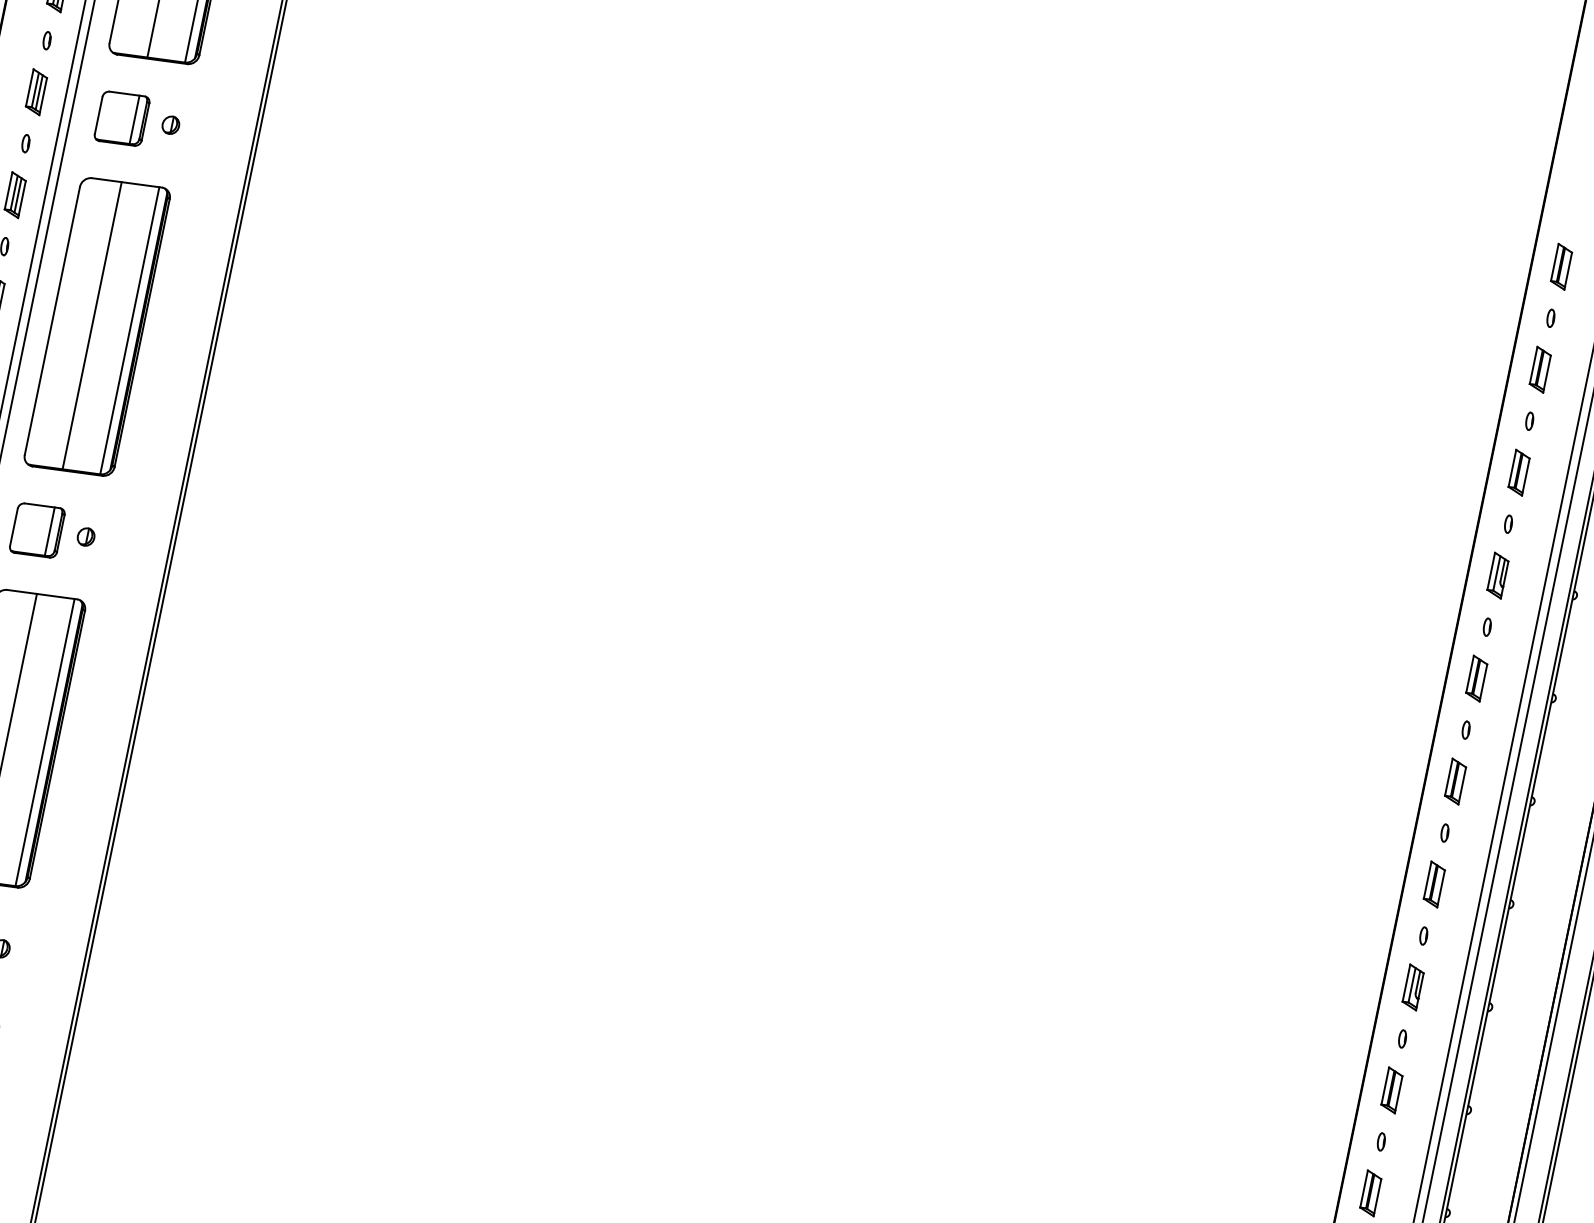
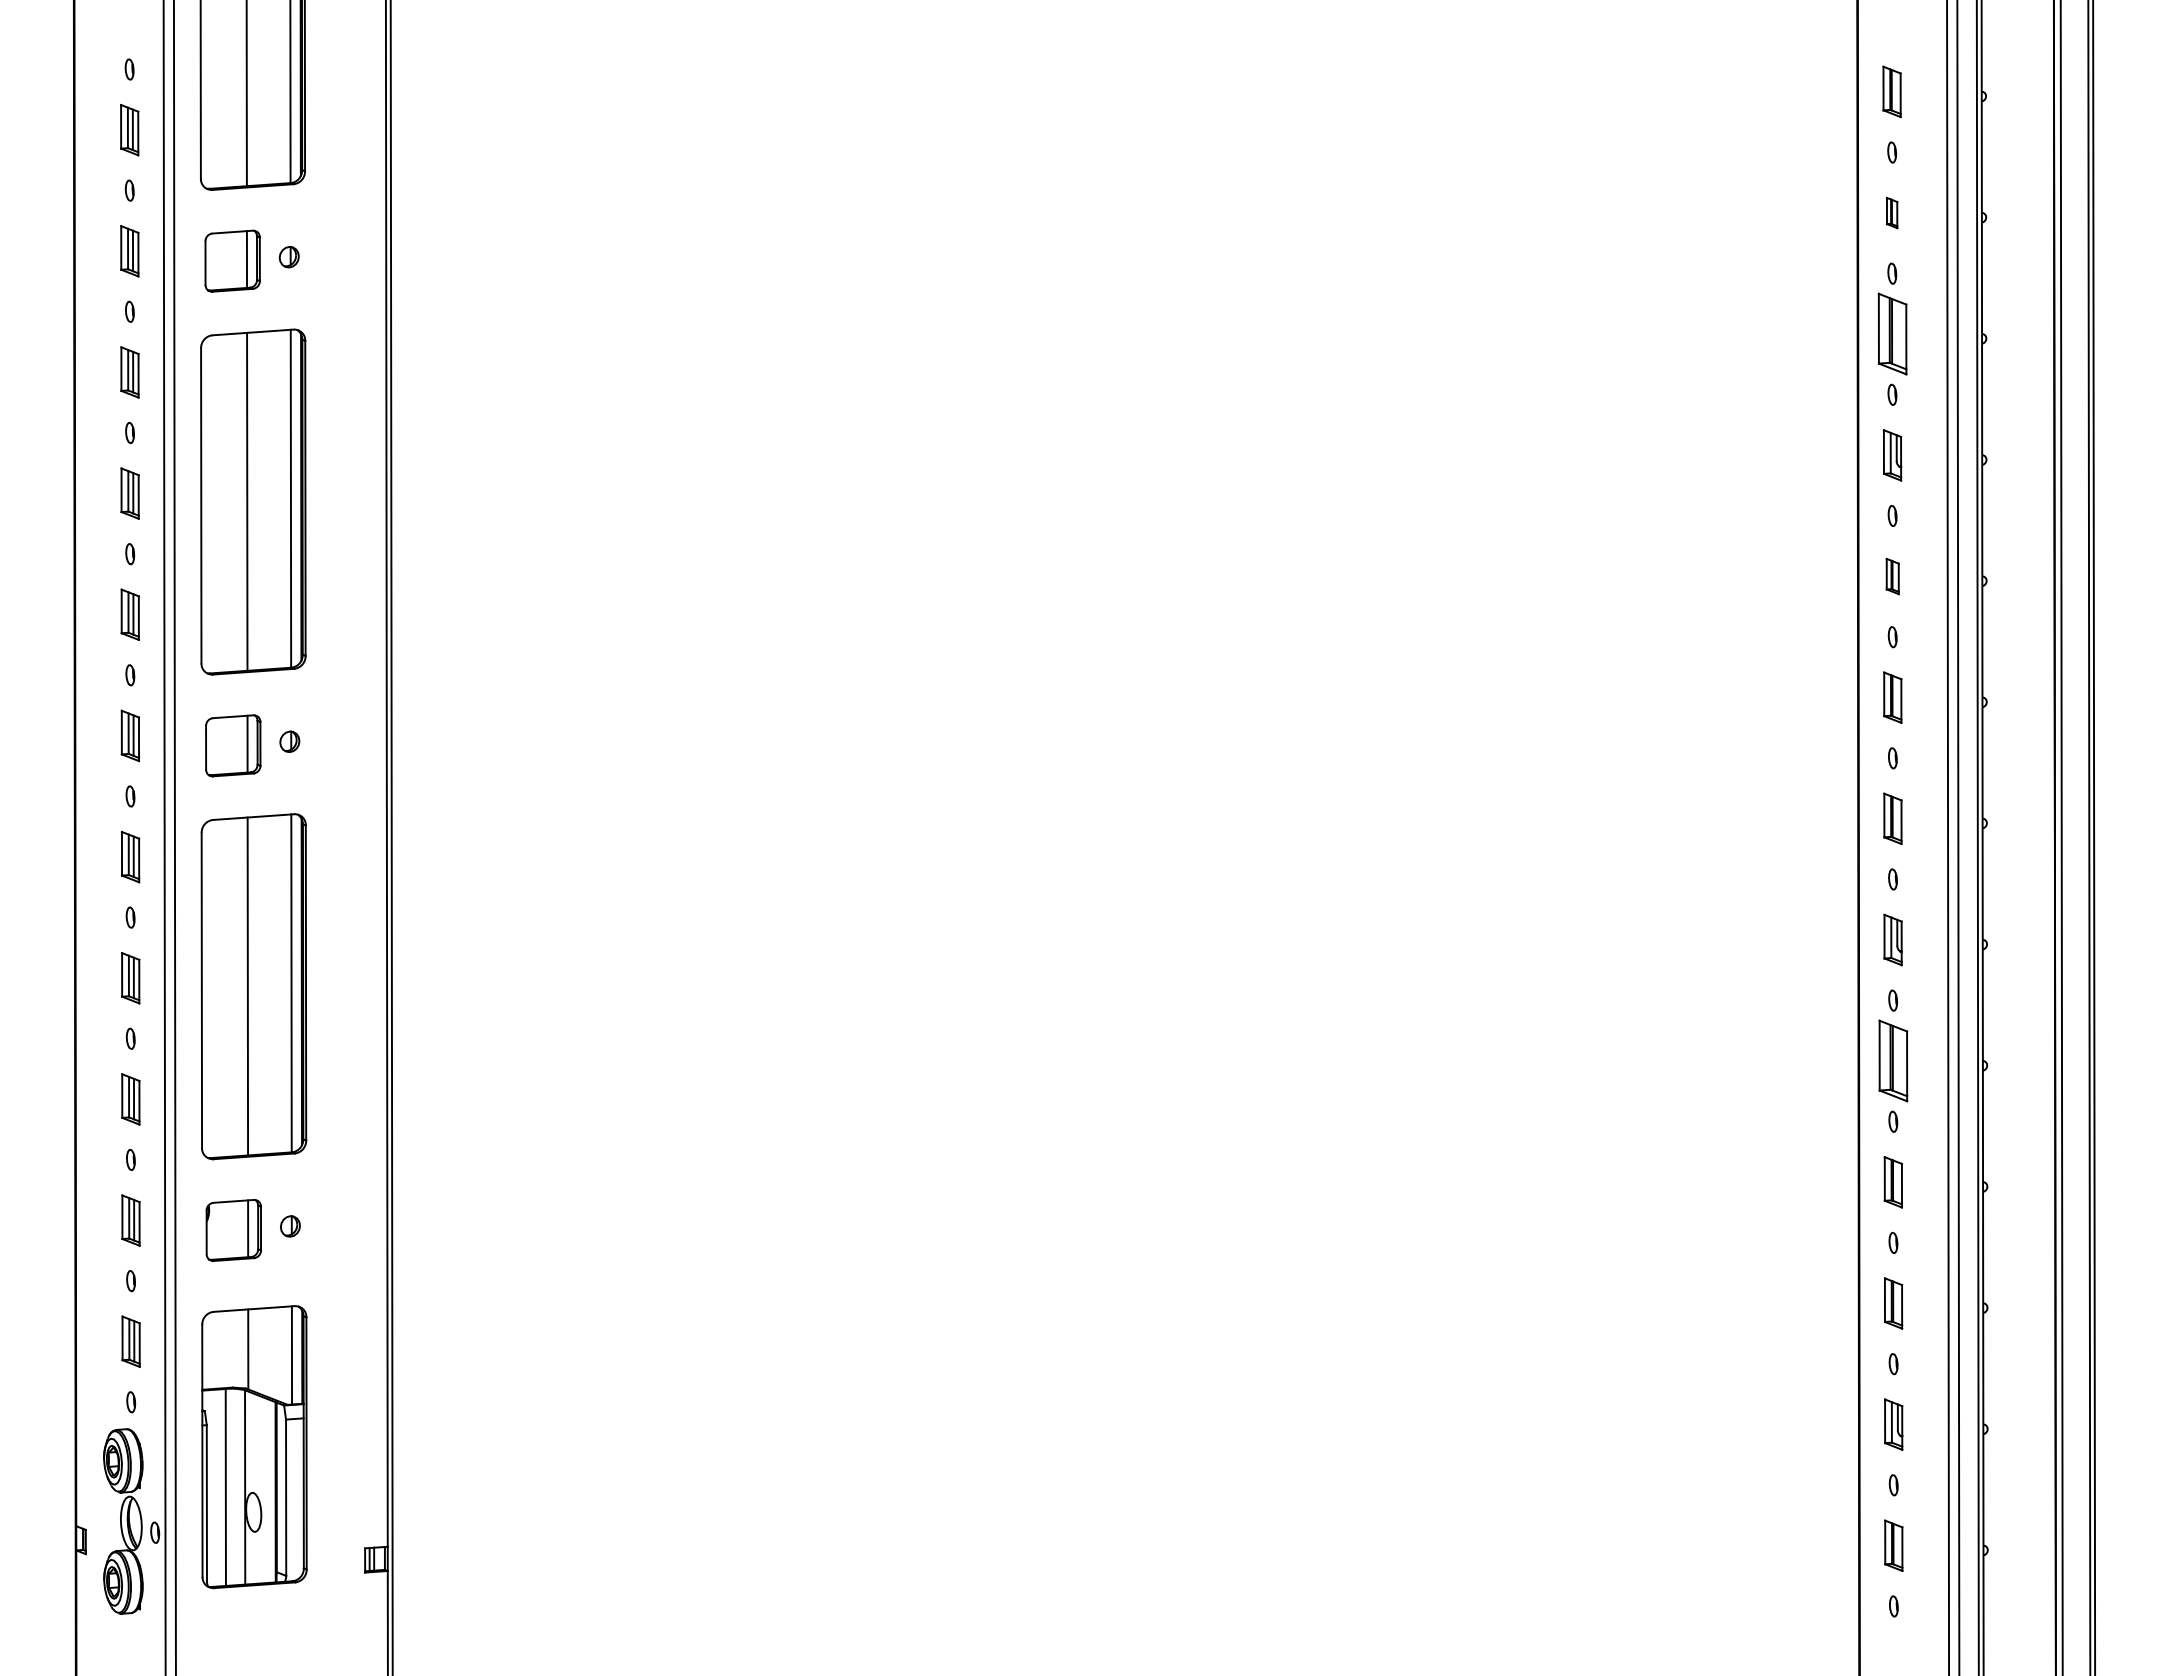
part: (1539, 369) -> (1891, 212), size x0.6
part: (1518, 472) -> (1891, 334), size x1.6
part: (1476, 678) -> (1892, 576), size x0.7
part: (1391, 1090) -> (1892, 1061), size x1.6

